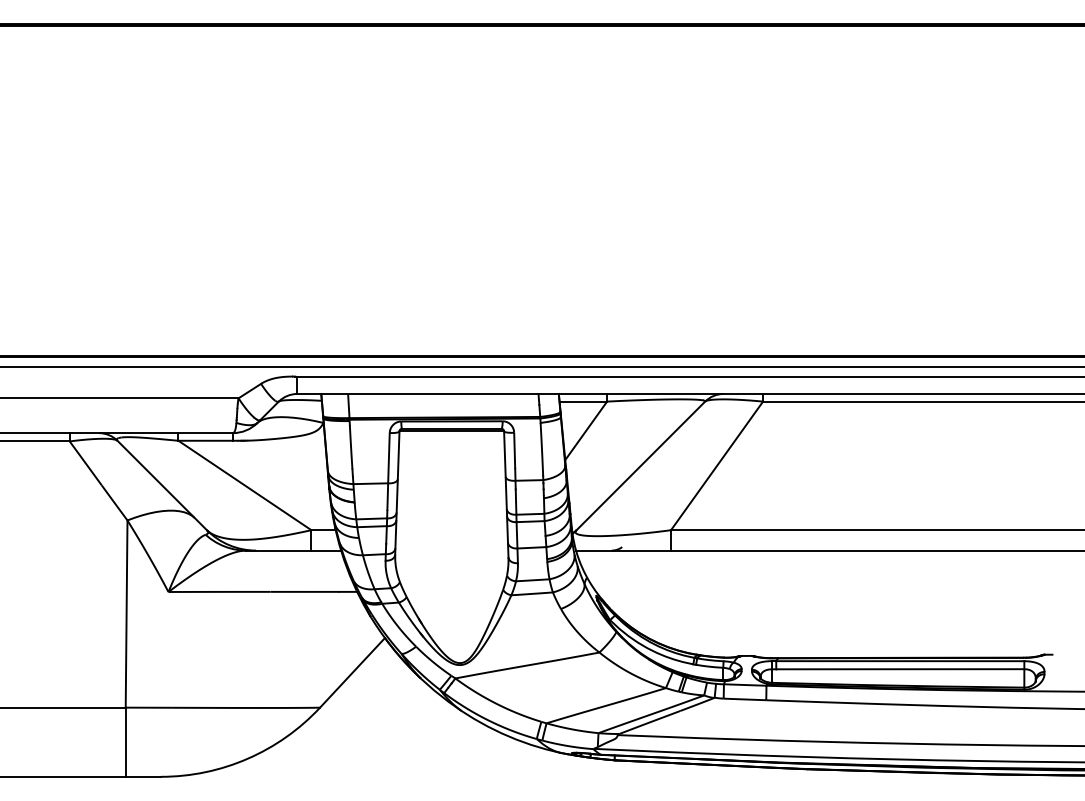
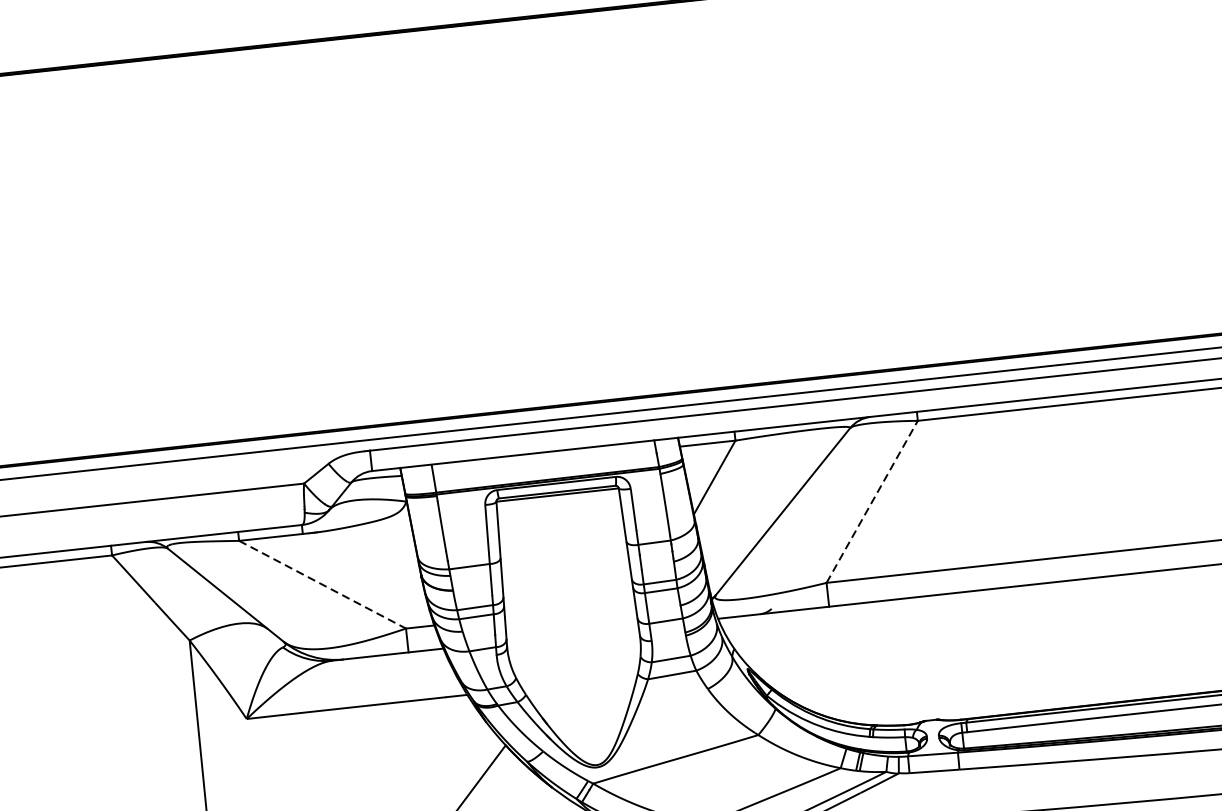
line: (717, 465) -> (872, 501), solid -> dashed
line: (245, 485) -> (323, 584), solid -> dashed

